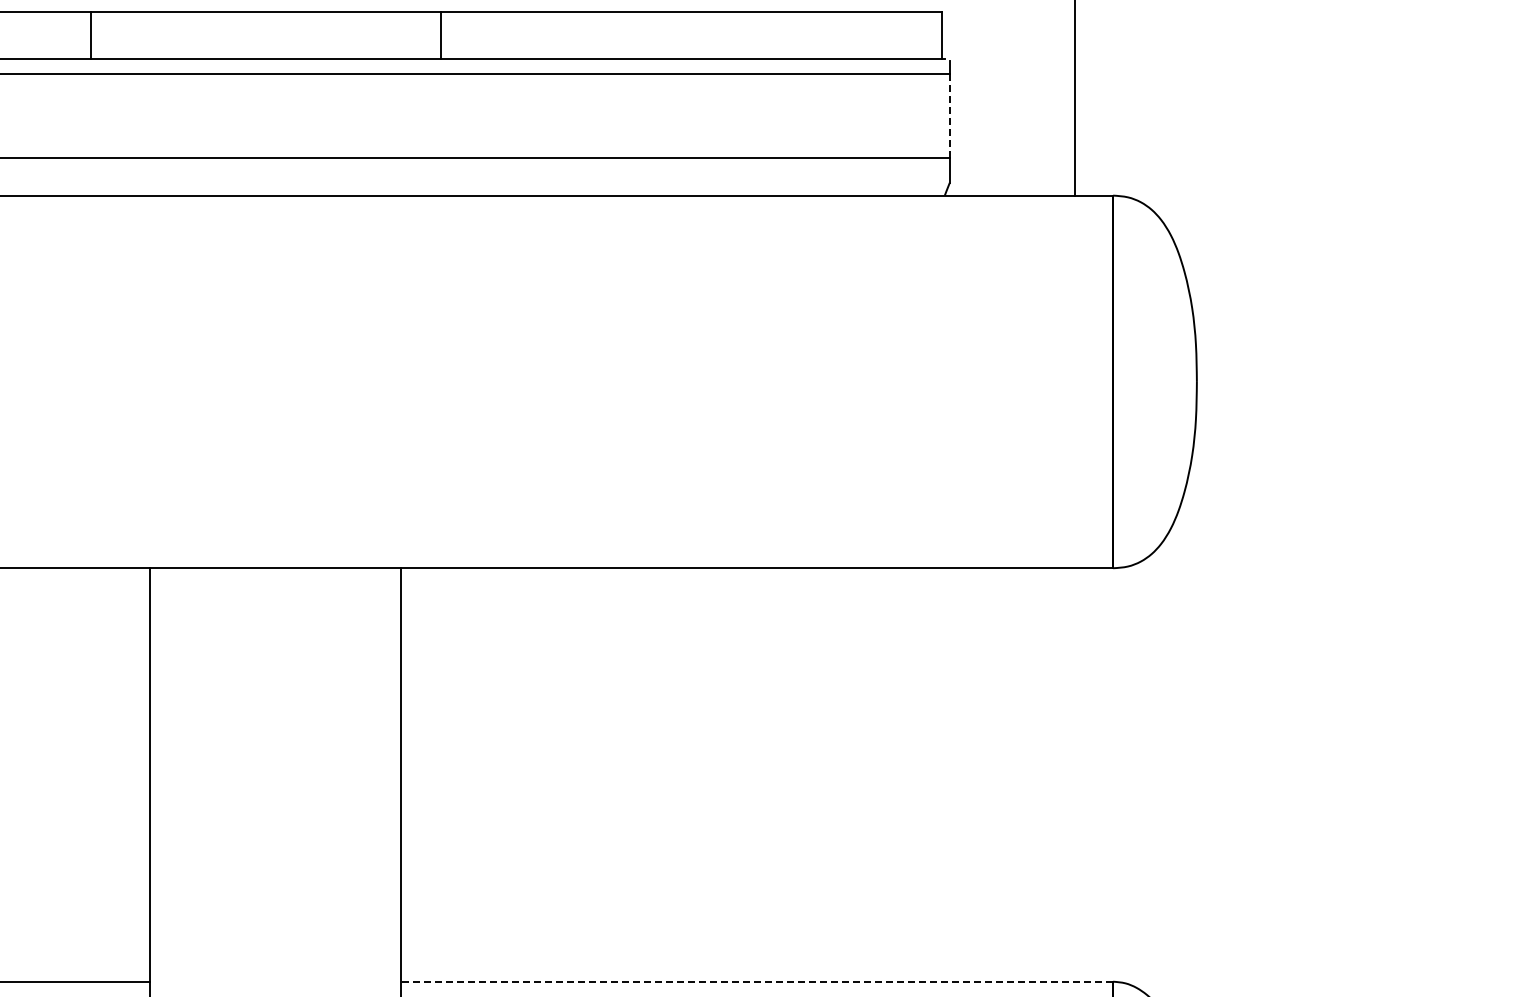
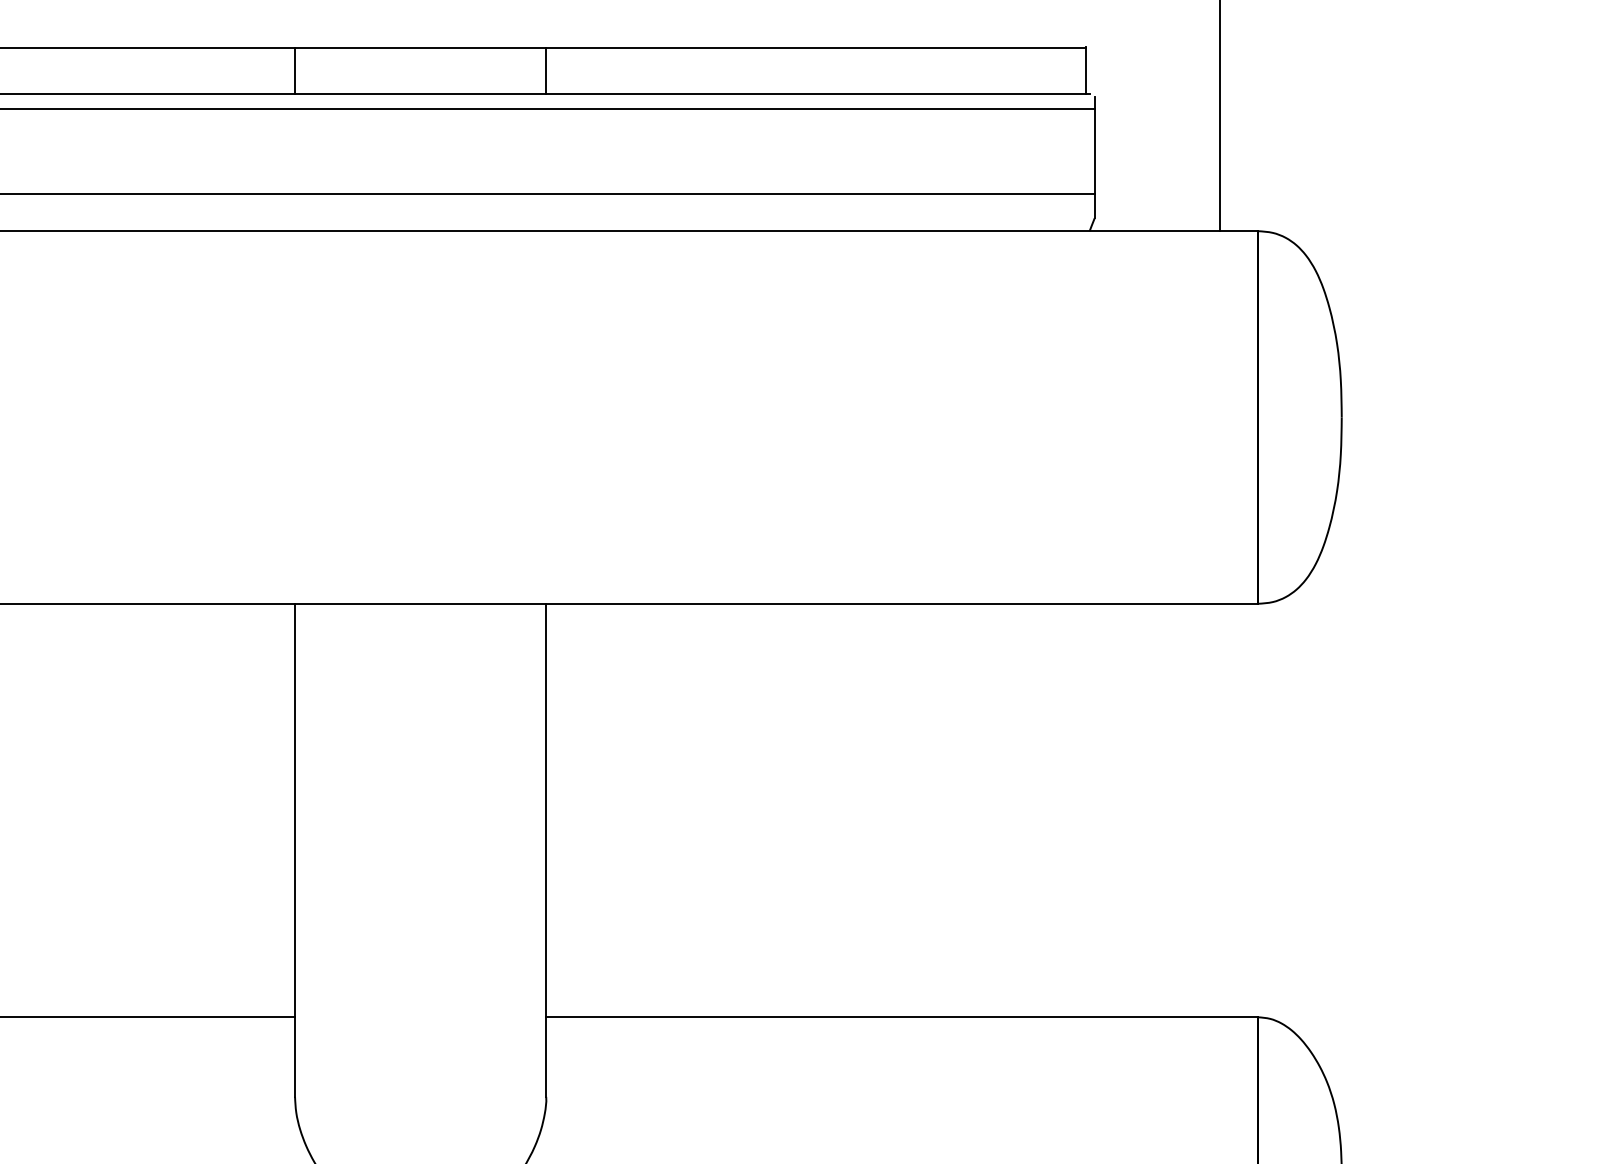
line: (91, 34) -> (295, 70), moved
line: (441, 34) -> (546, 70), moved
line: (949, 115) -> (1094, 151), dashed -> solid
line: (757, 981) -> (902, 1017), dashed -> solid

